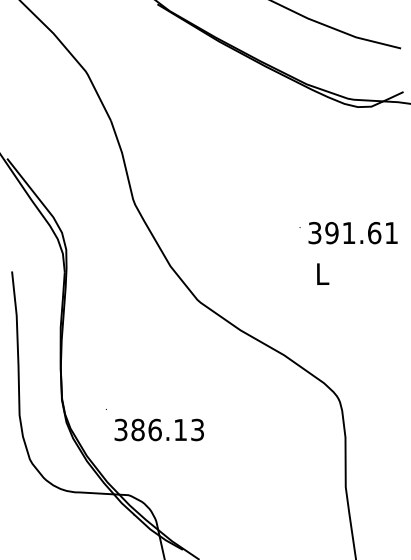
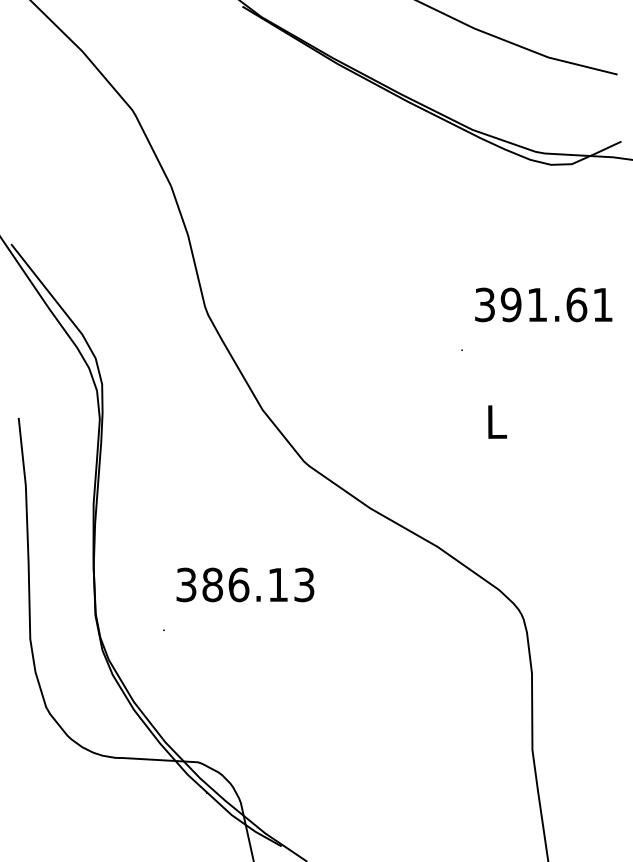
text: (352, 233) -> (542, 305), moved
text: (158, 429) -> (244, 584), moved

